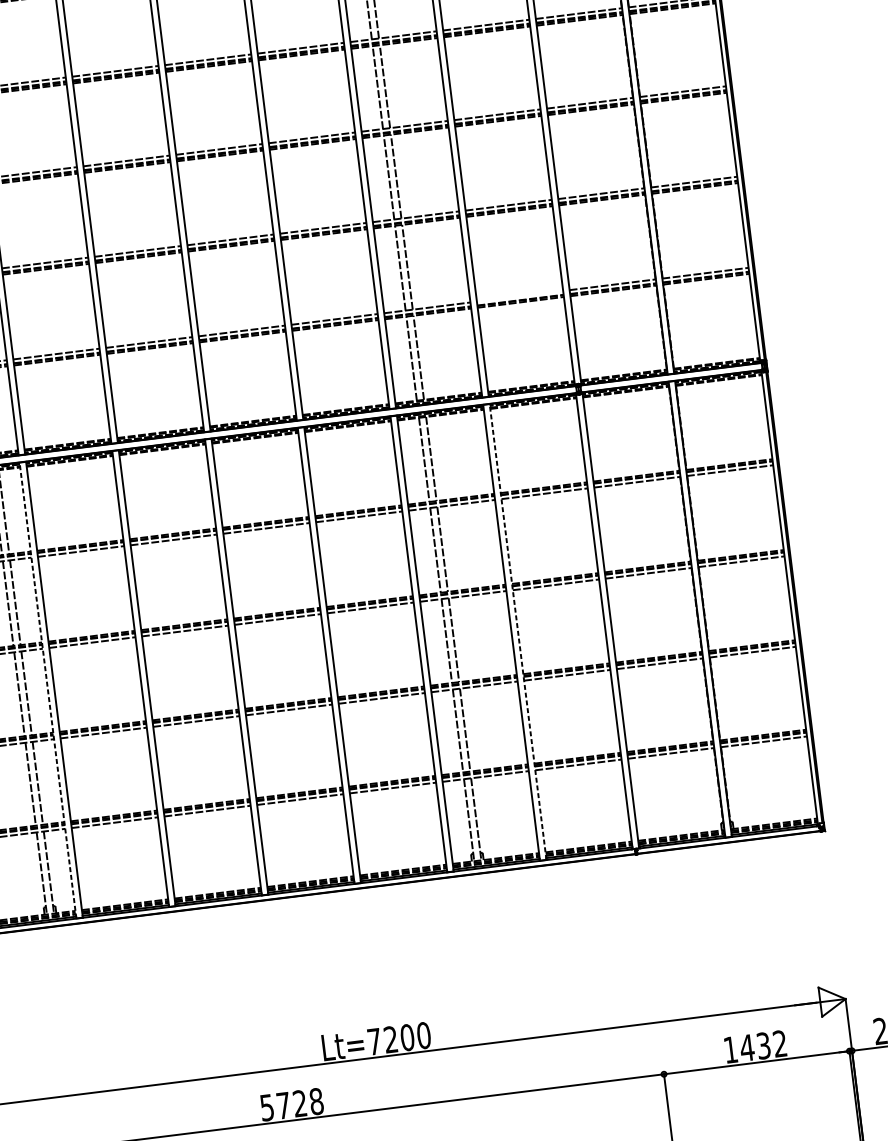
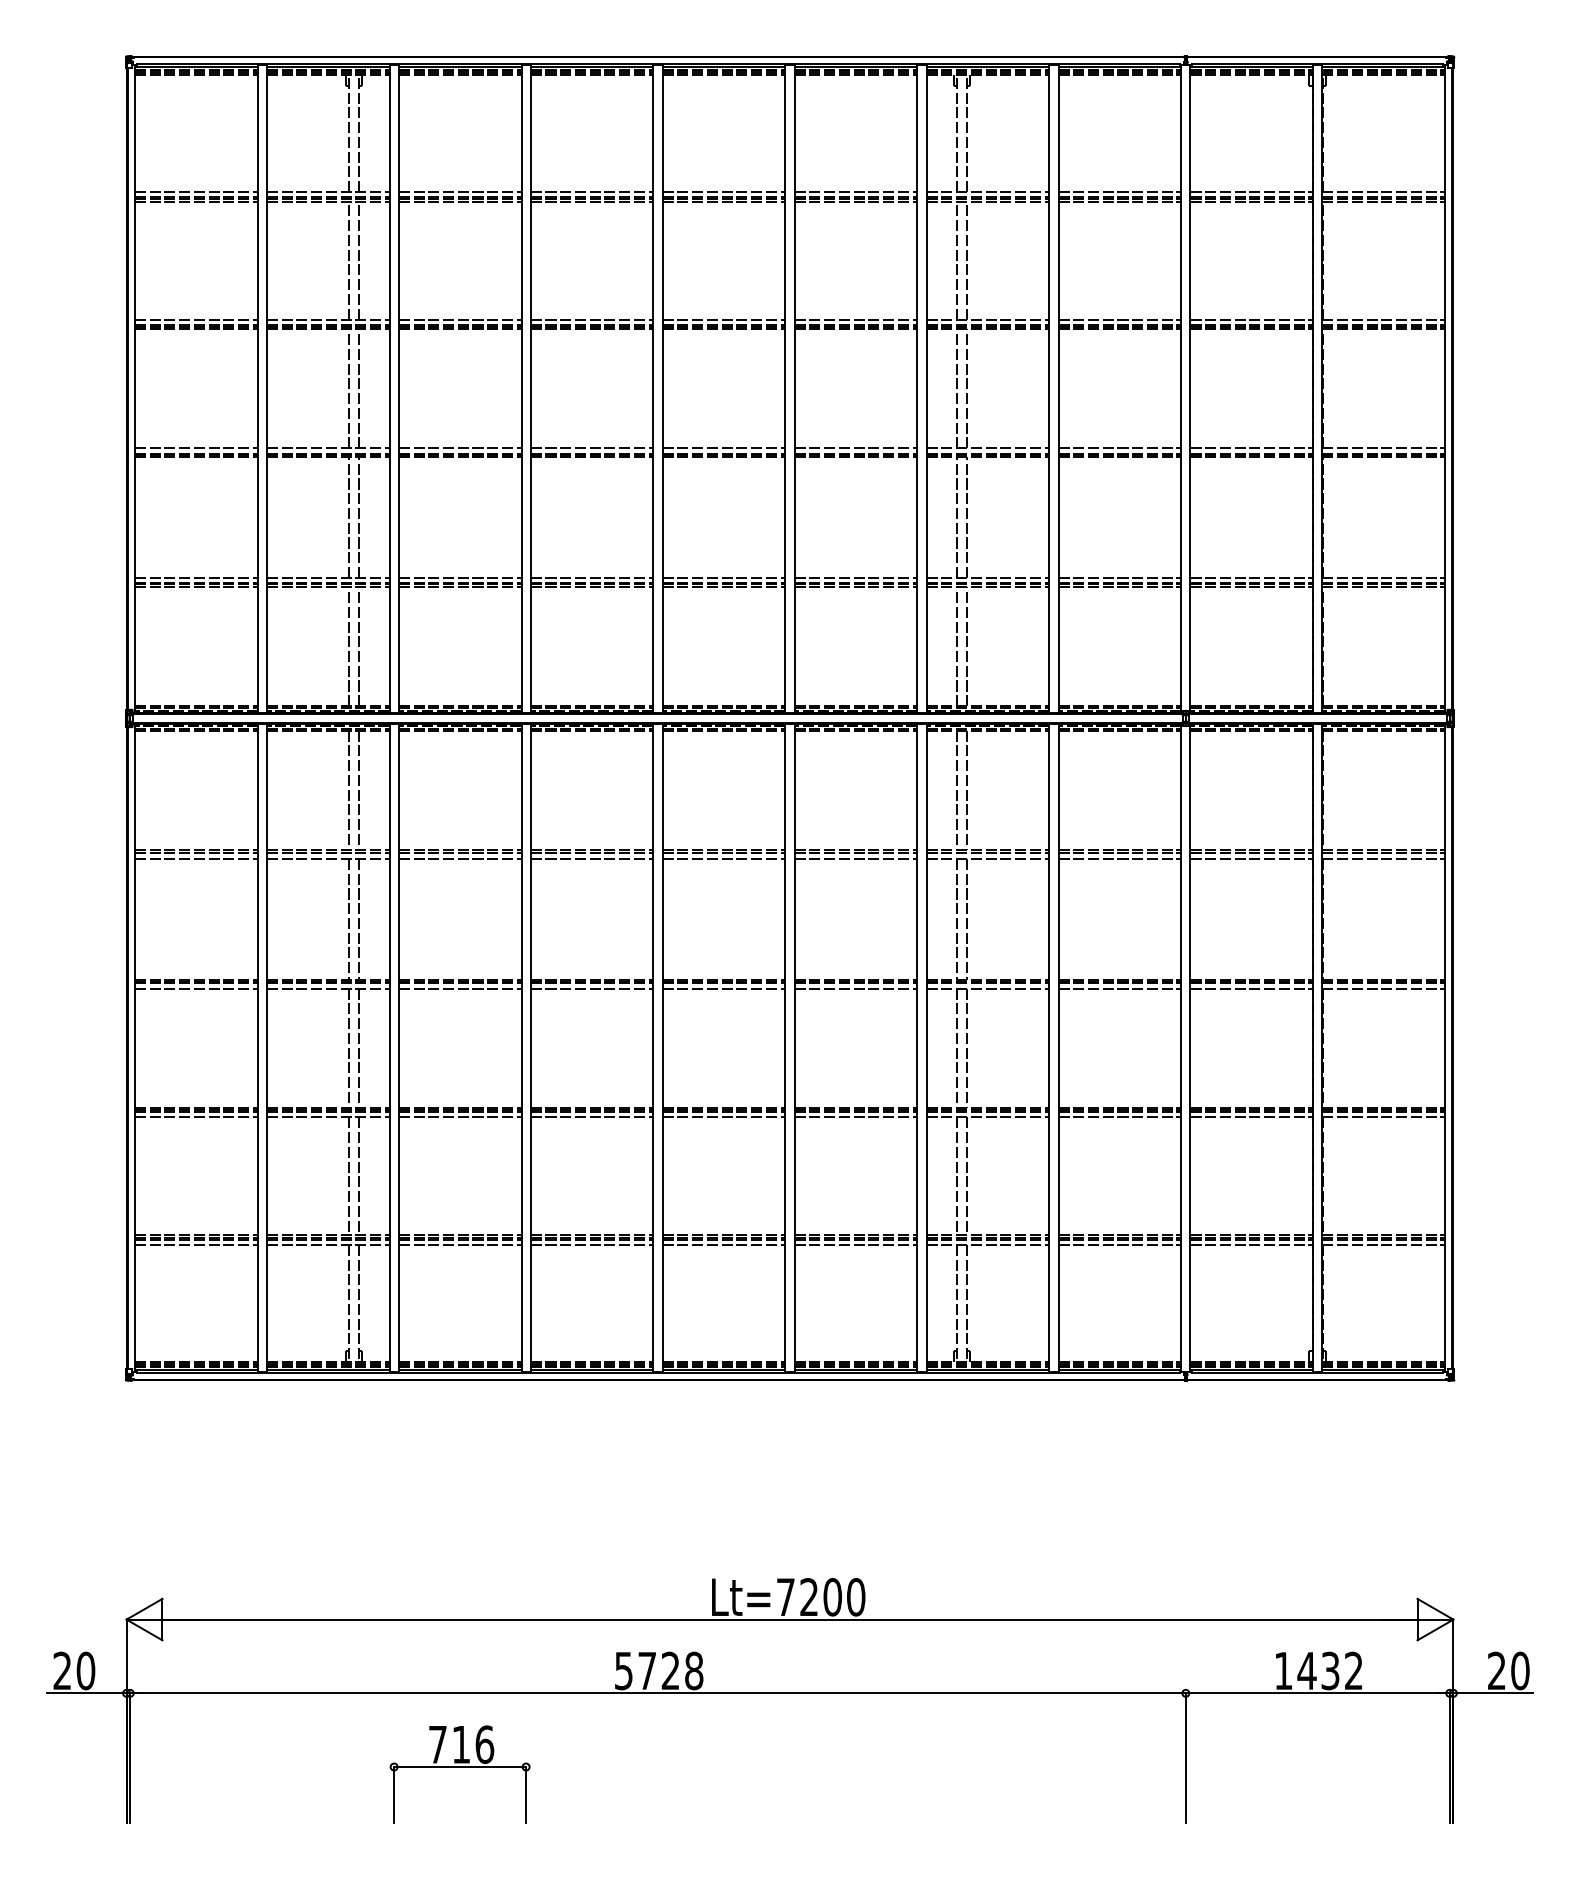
line: (519, 296) -> (1119, 578), added
line: (518, 631) -> (1058, 1047), dashed -> solid
line: (47, 690) -> (389, 1047), dashed -> solid

